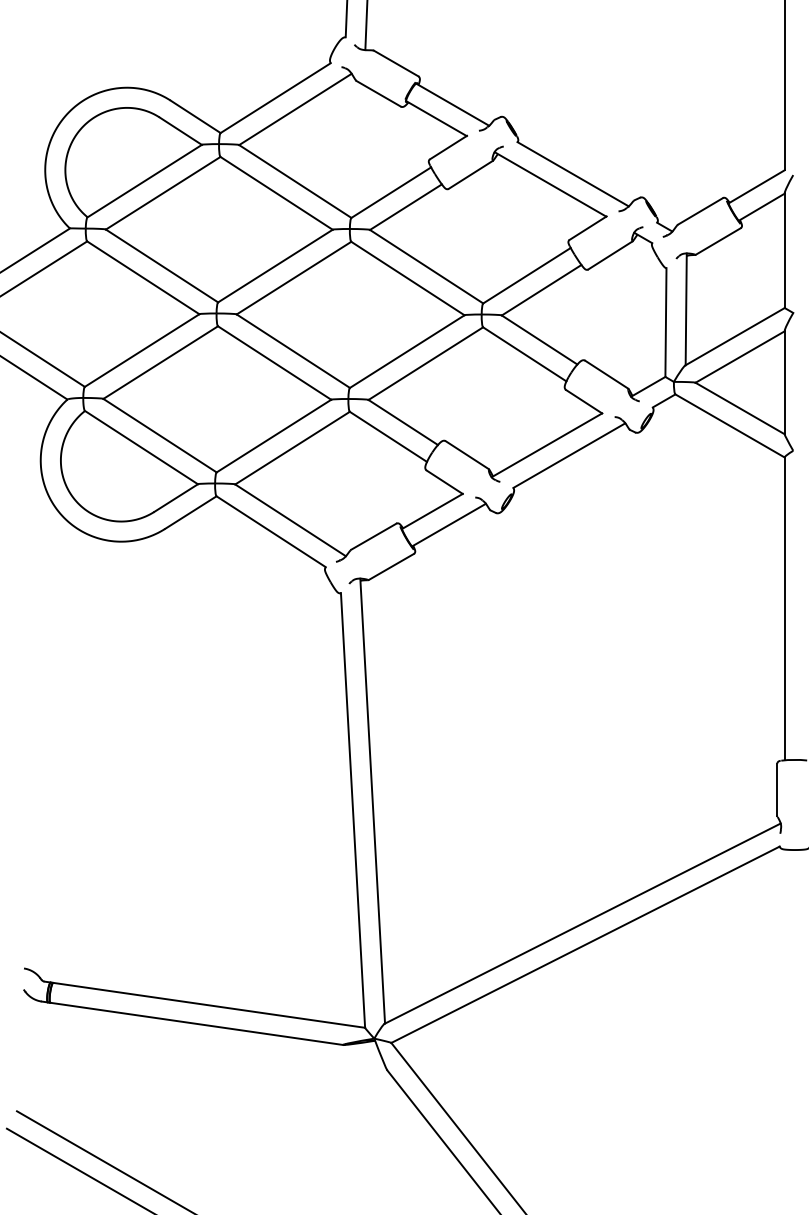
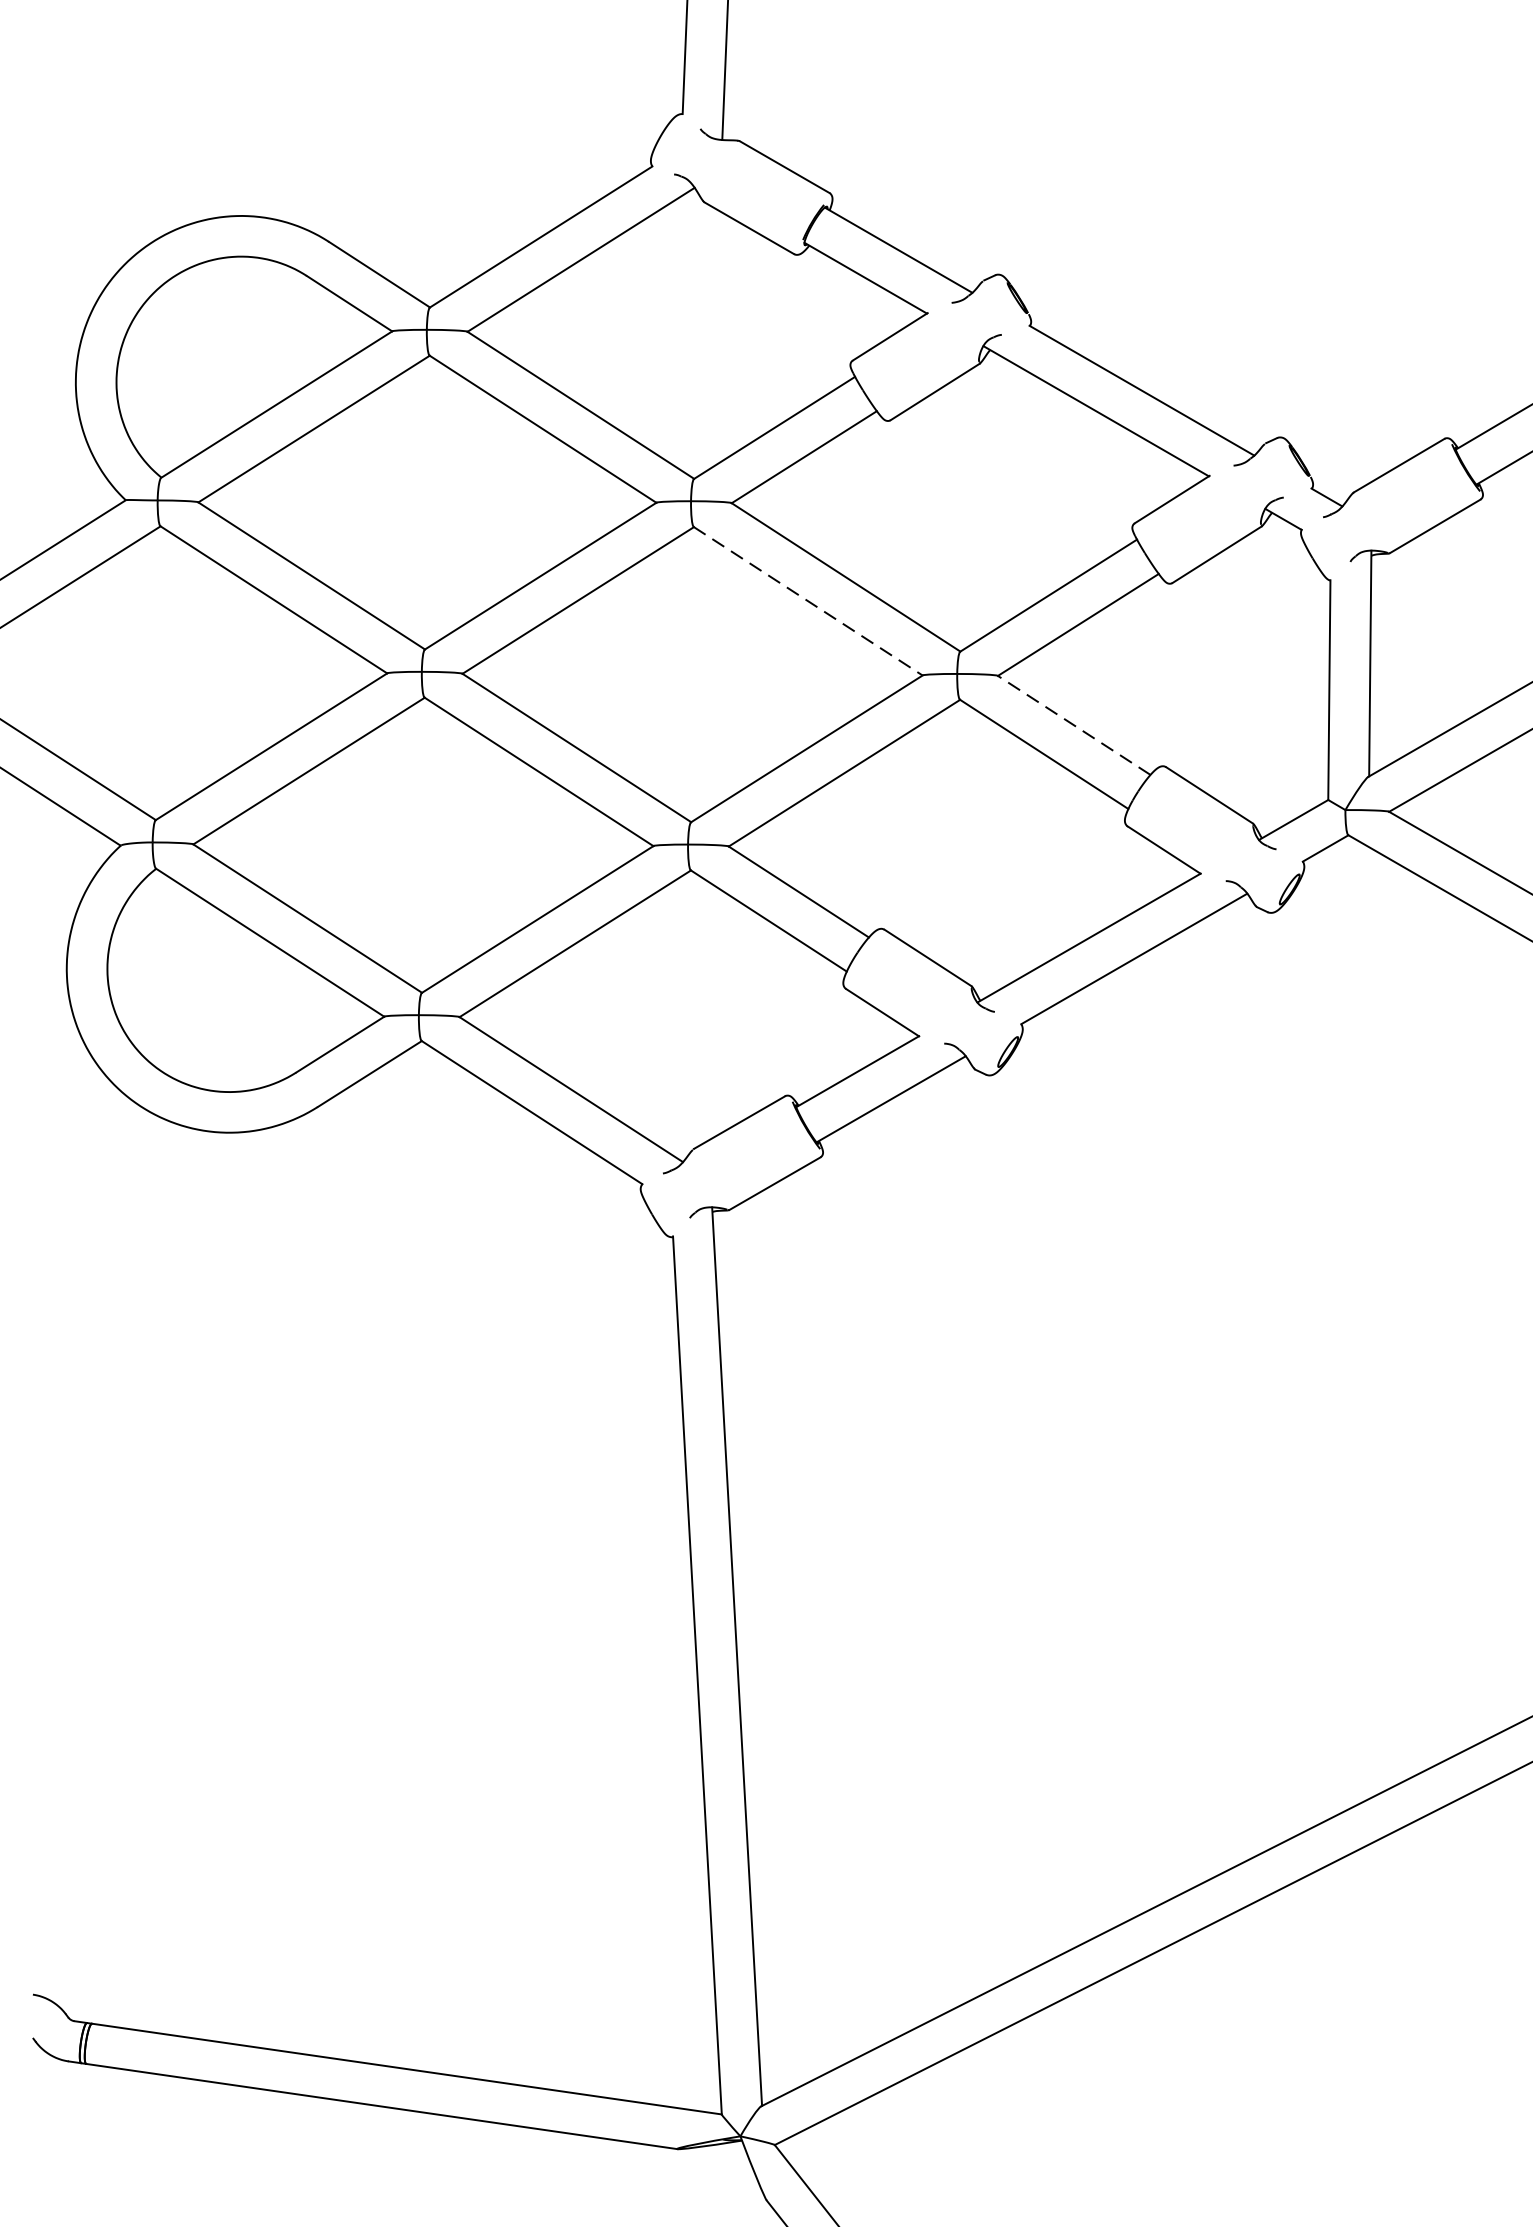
line: (407, 278) -> (807, 601), solid -> dashed
line: (539, 339) -> (1073, 724), solid -> dashed

